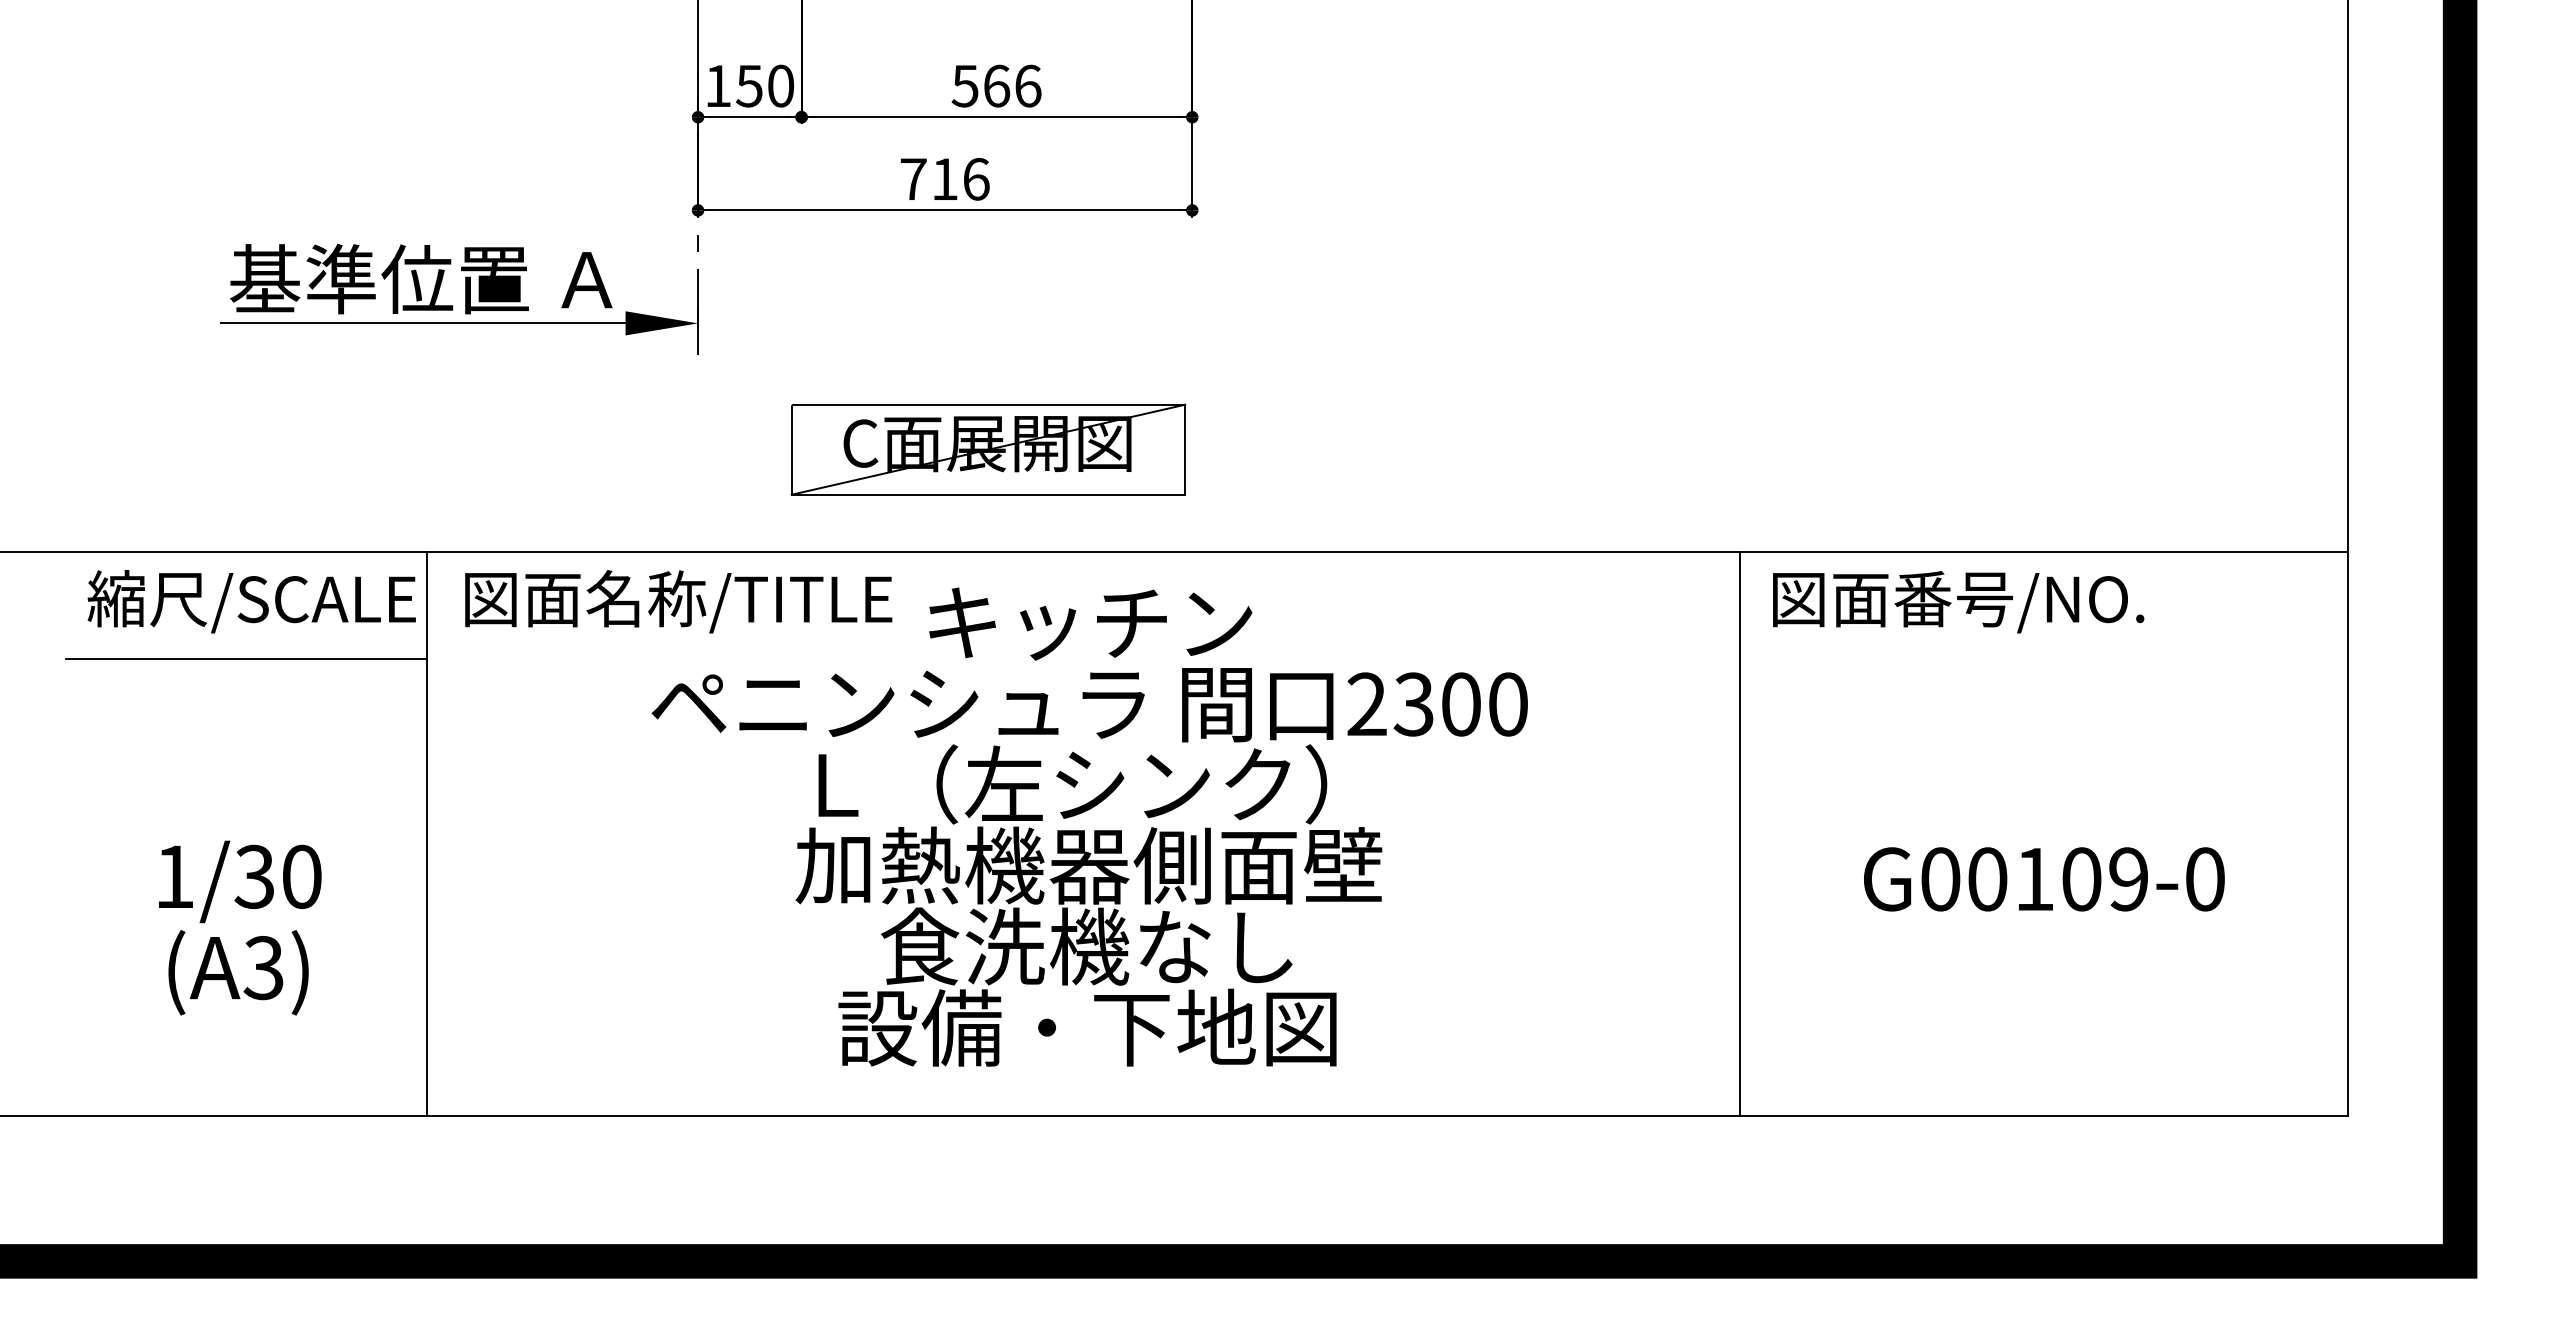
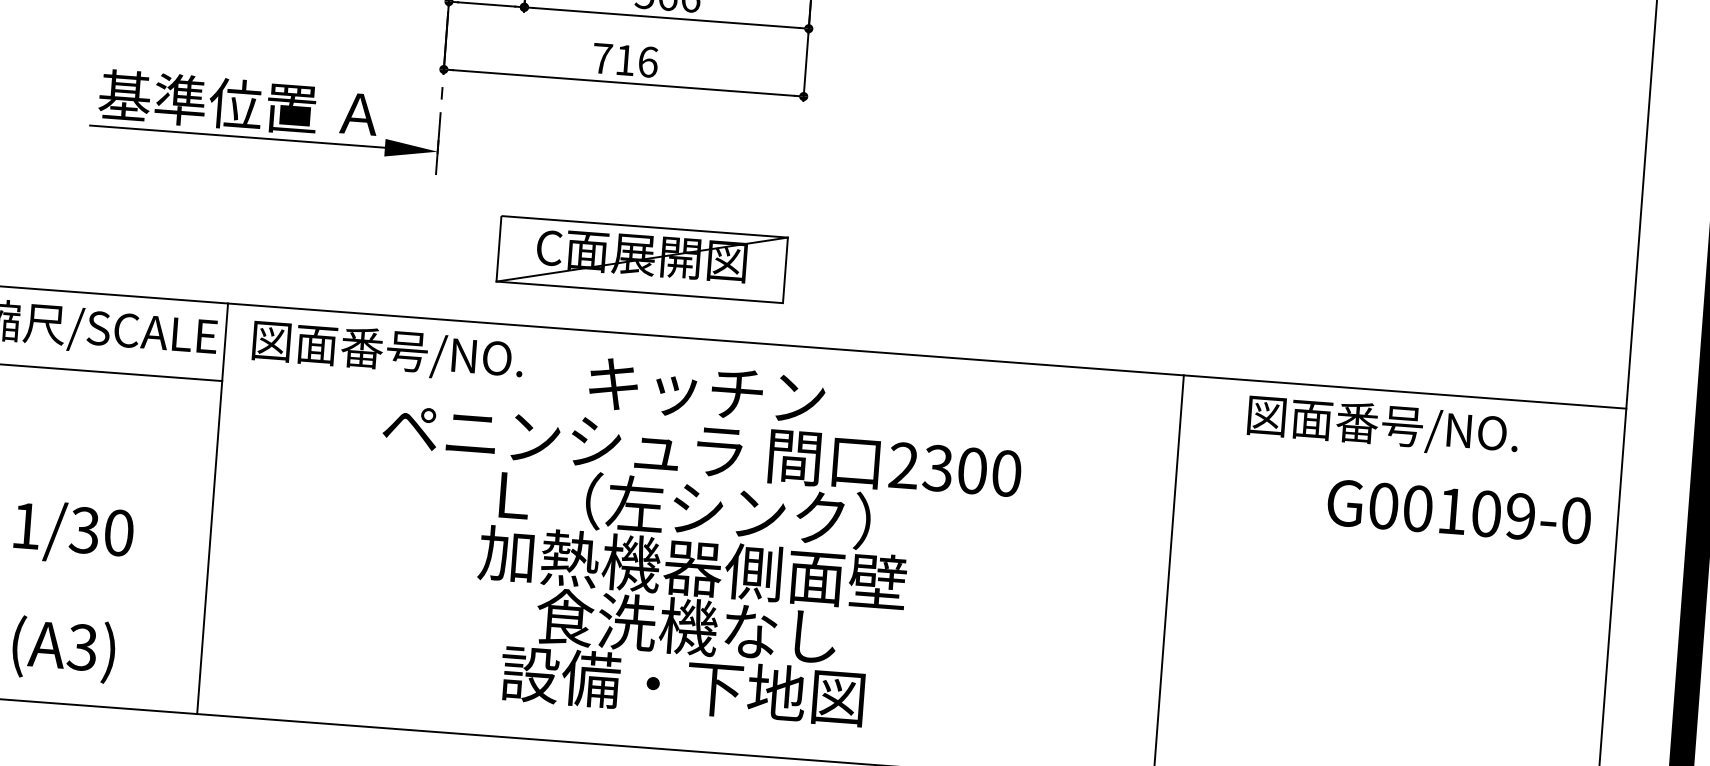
text: (739, 598) -> (452, 354), 図面名称/TITLE -> 図面番号/NO.
text: (1958, 602) -> (1383, 427), moved
text: (2044, 879) -> (1459, 511), moved
text: (238, 972) -> (63, 649), moved

